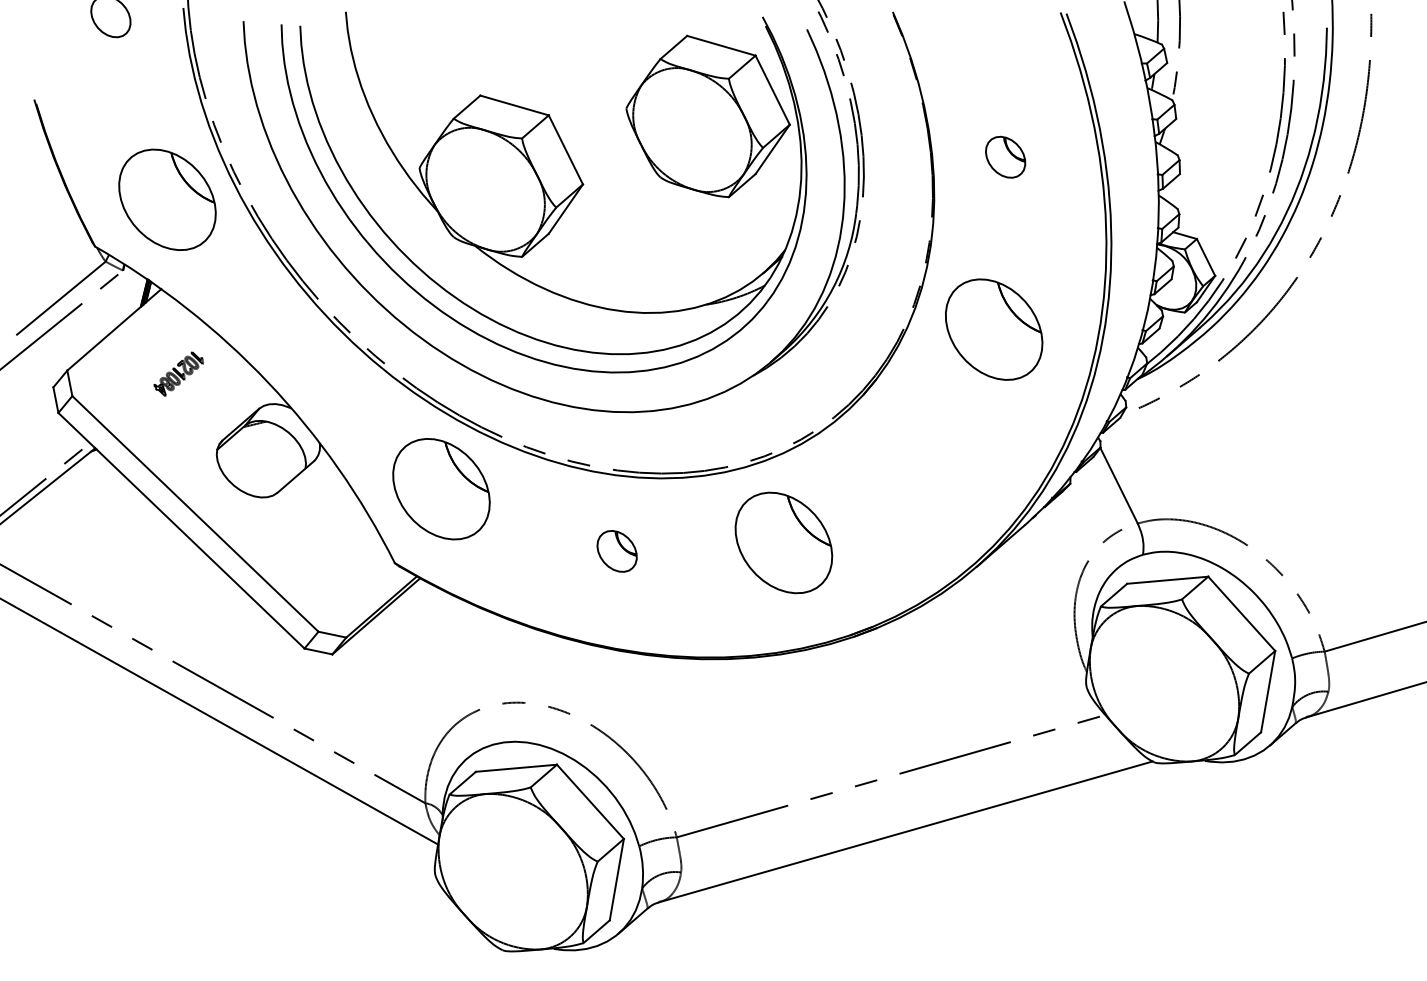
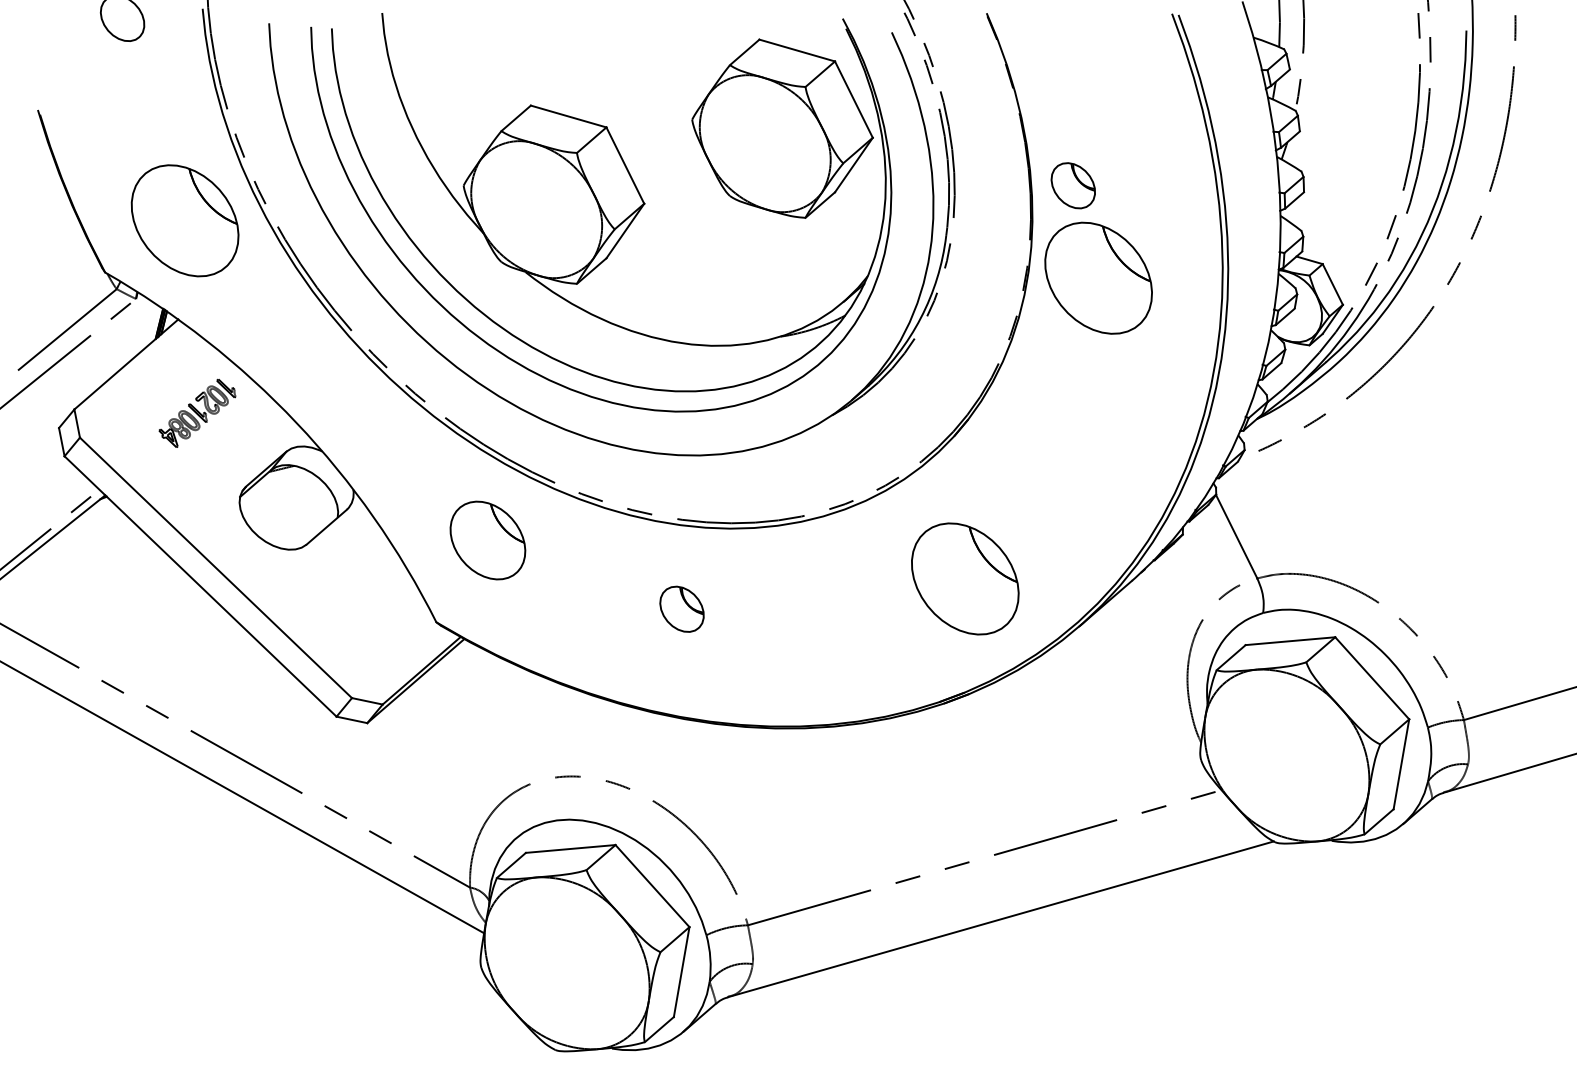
part: (1004, 157) -> (1072, 185), moved
part: (994, 328) -> (1098, 277), moved
part: (178, 374) -> (197, 413), size x1.4
part: (441, 489) -> (487, 540), size x0.7
part: (784, 542) -> (965, 578), moved

